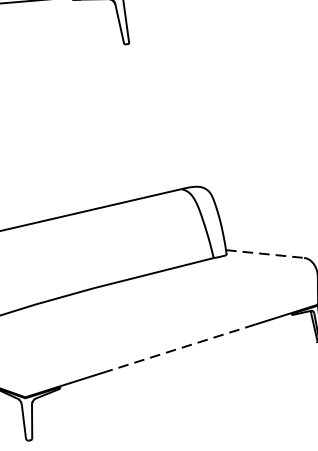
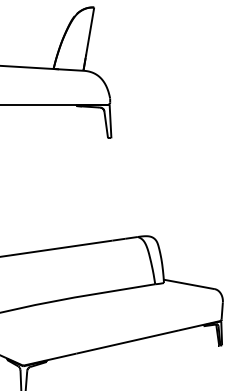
line: (265, 254) -> (189, 284), dashed -> solid
line: (179, 349) -> (127, 342), dashed -> solid

